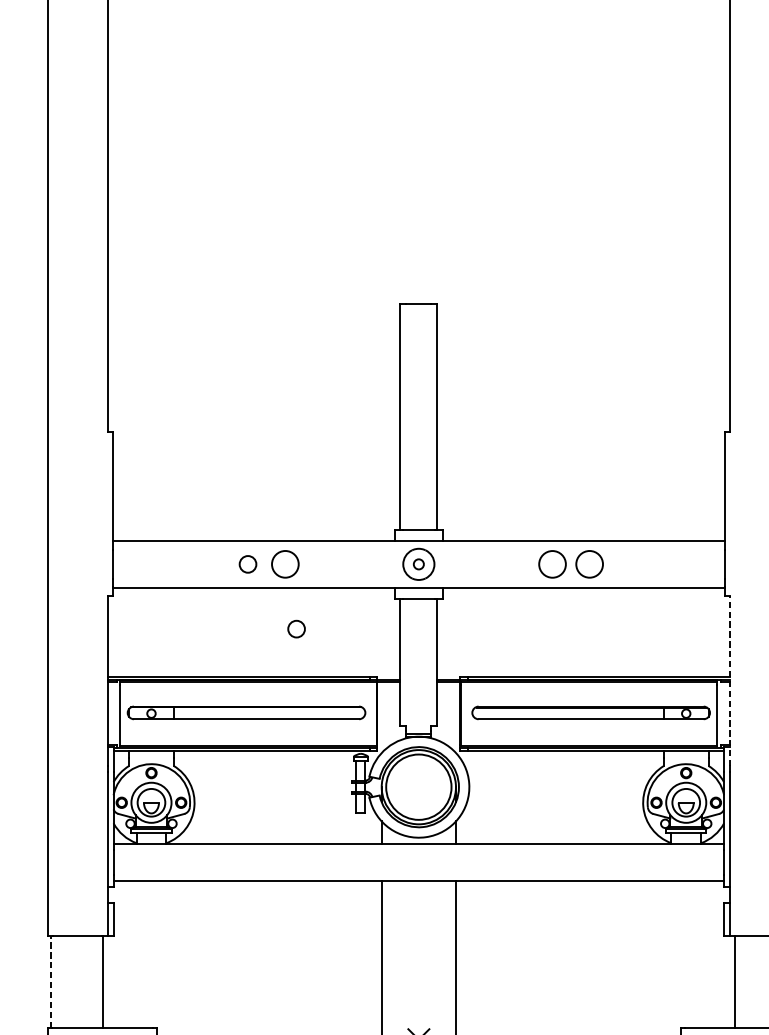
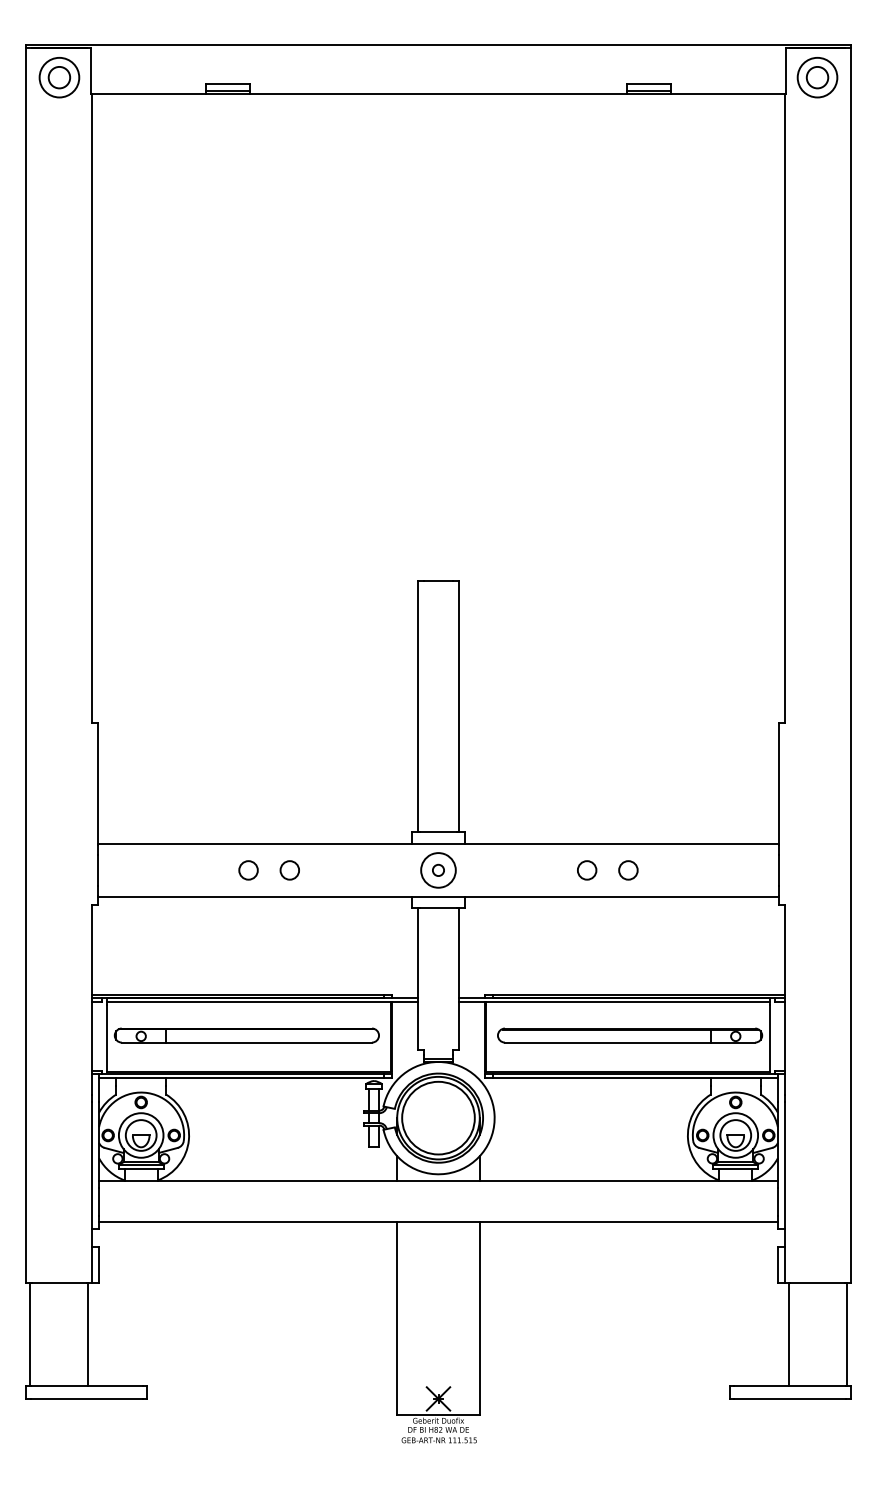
circle: (284, 564) -> (289, 870), size x0.62
circle: (551, 564) -> (586, 870), size x0.62
circle: (589, 564) -> (628, 870), size x0.62
circle: (296, 629) -> (302, 942), removed
line: (730, 680) -> (784, 999), dashed -> solid
line: (51, 981) -> (29, 1334), dashed -> solid

